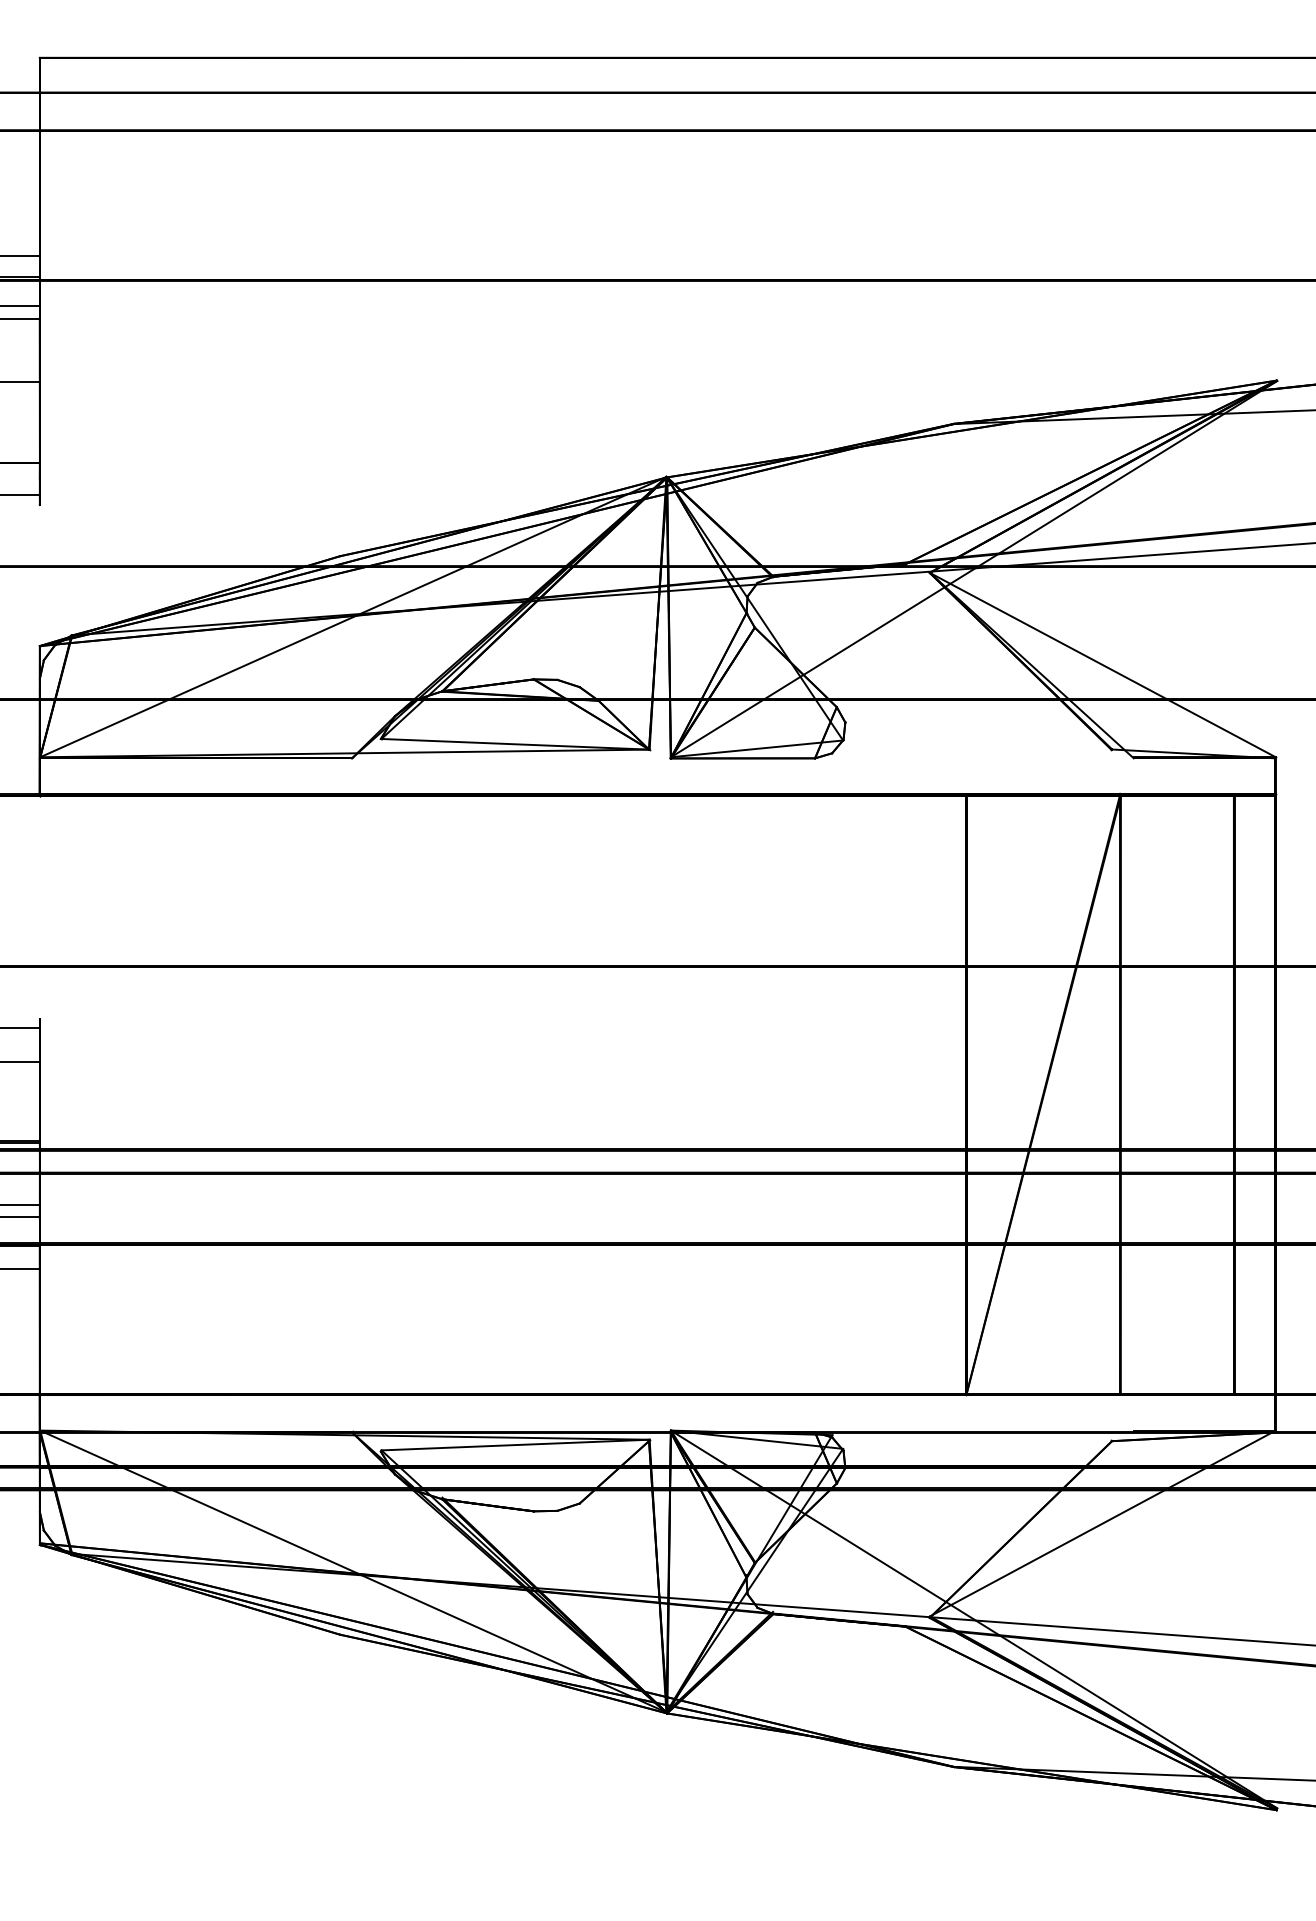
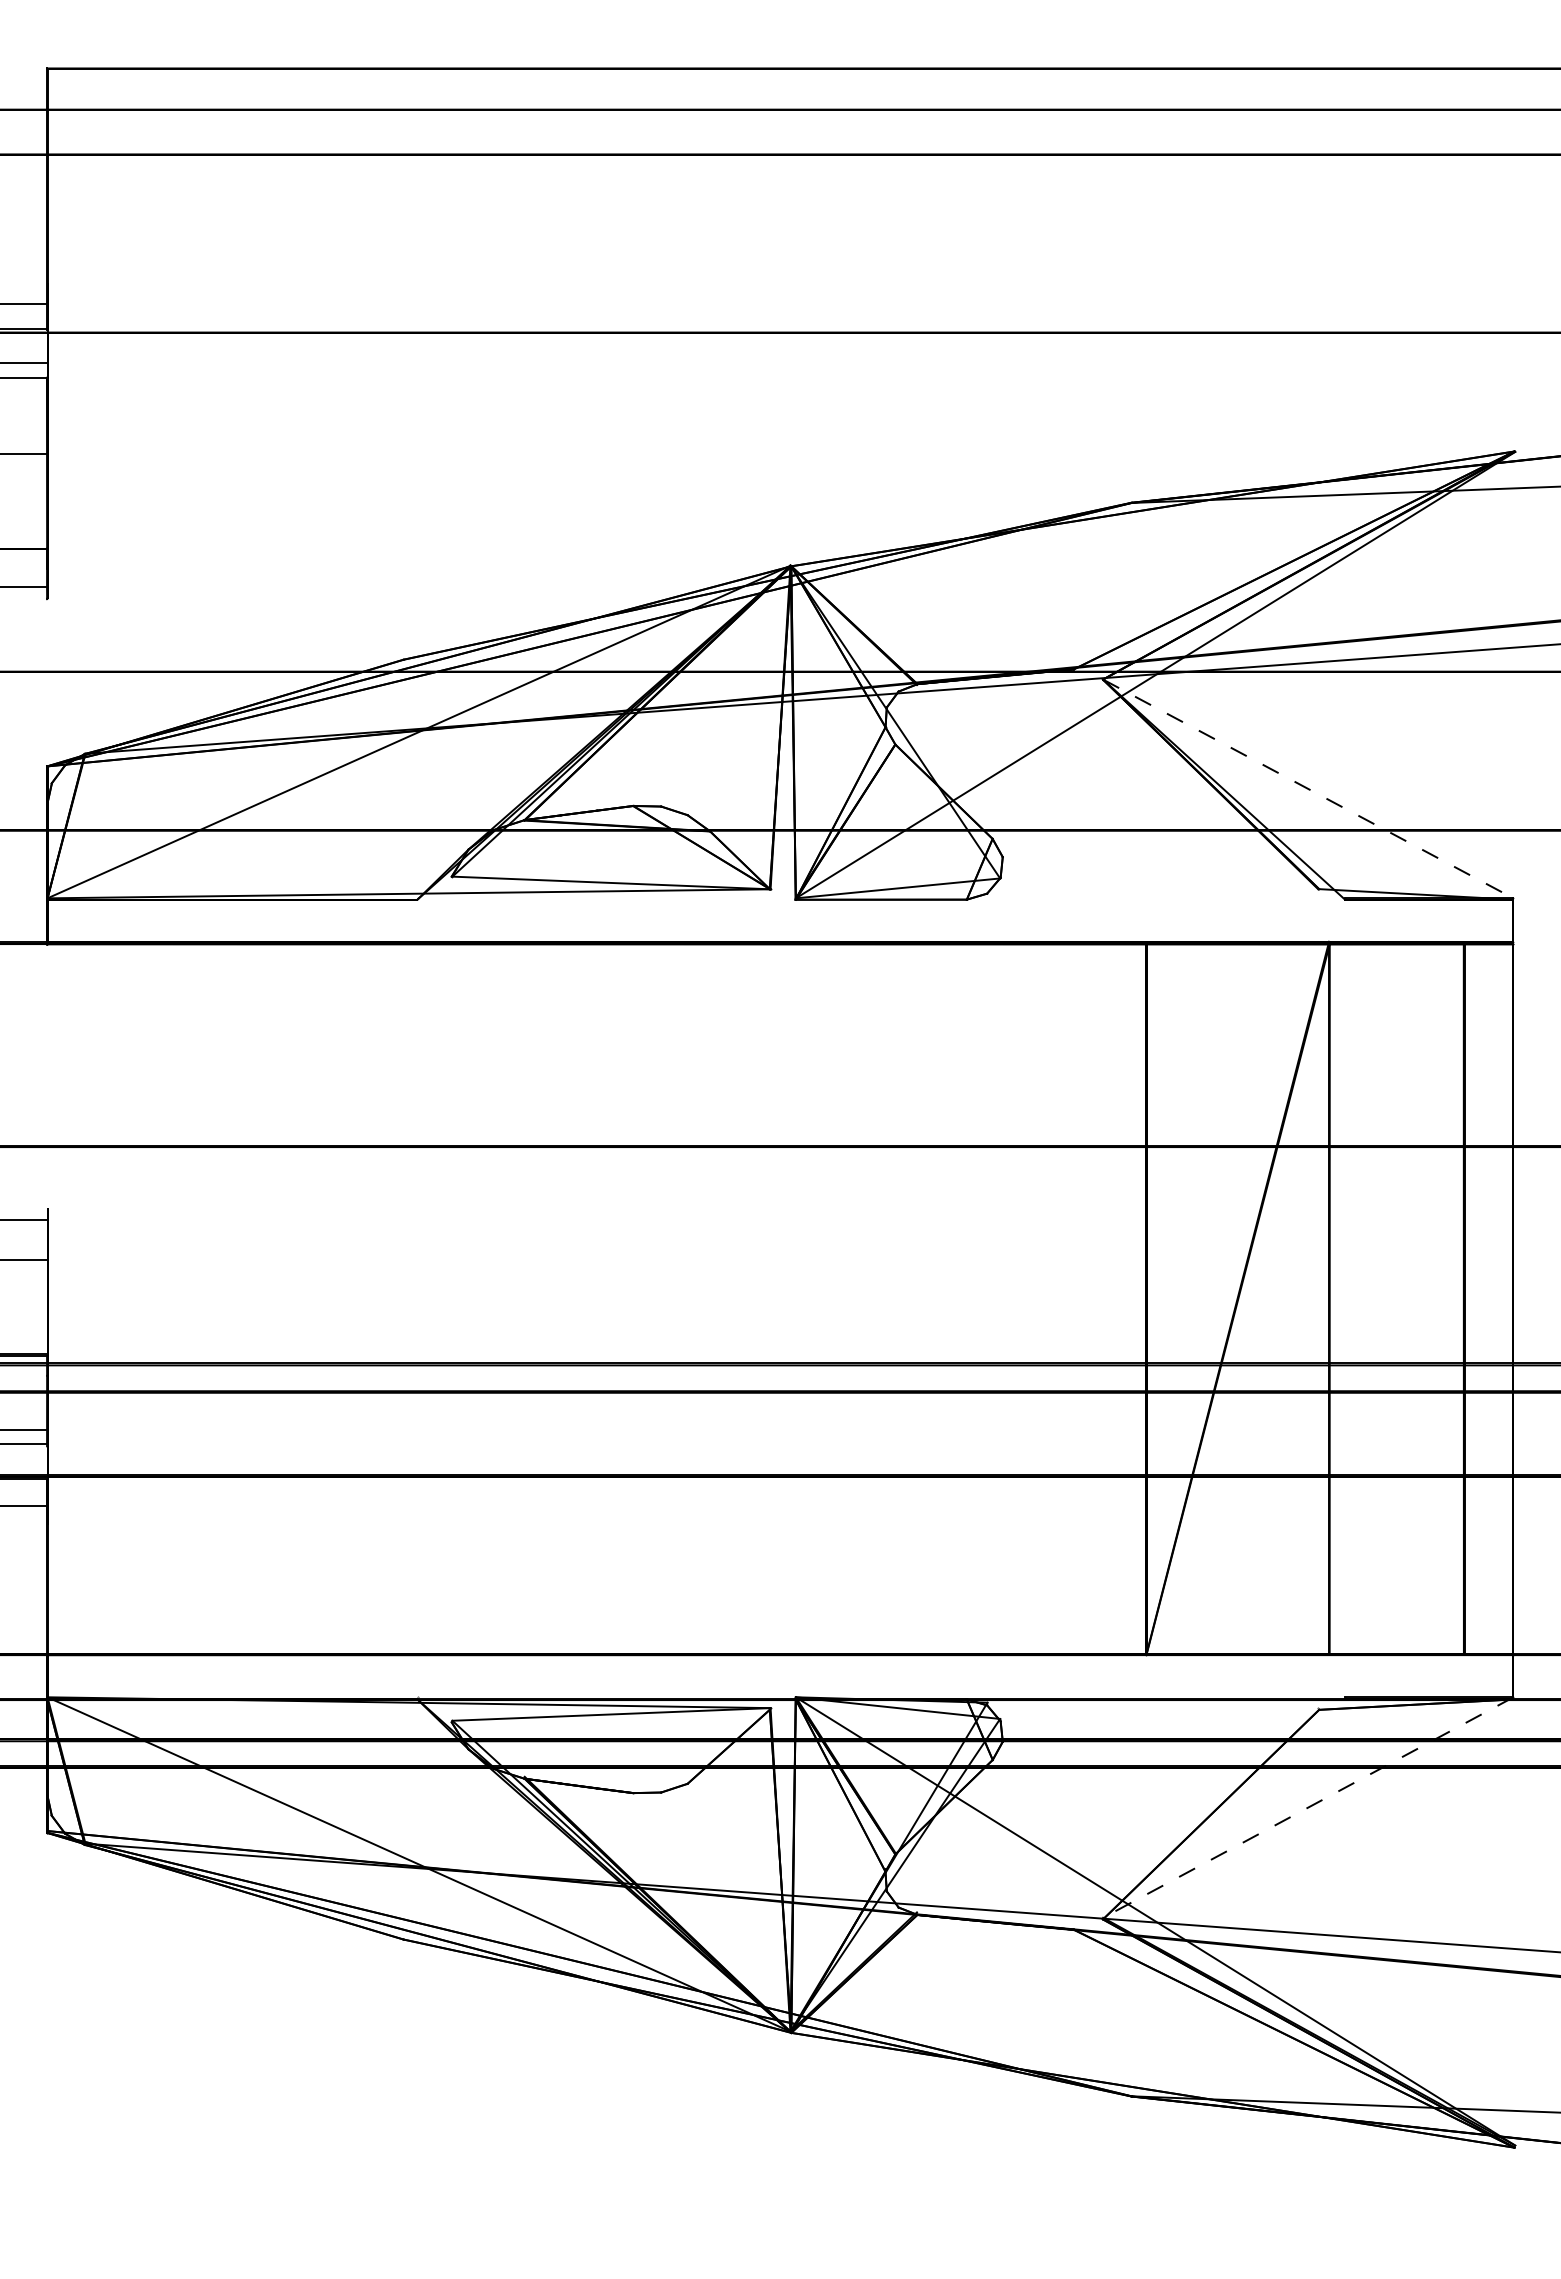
line: (1102, 665) -> (1308, 789), solid -> dashed
line: (1102, 1523) -> (1308, 1807), solid -> dashed

